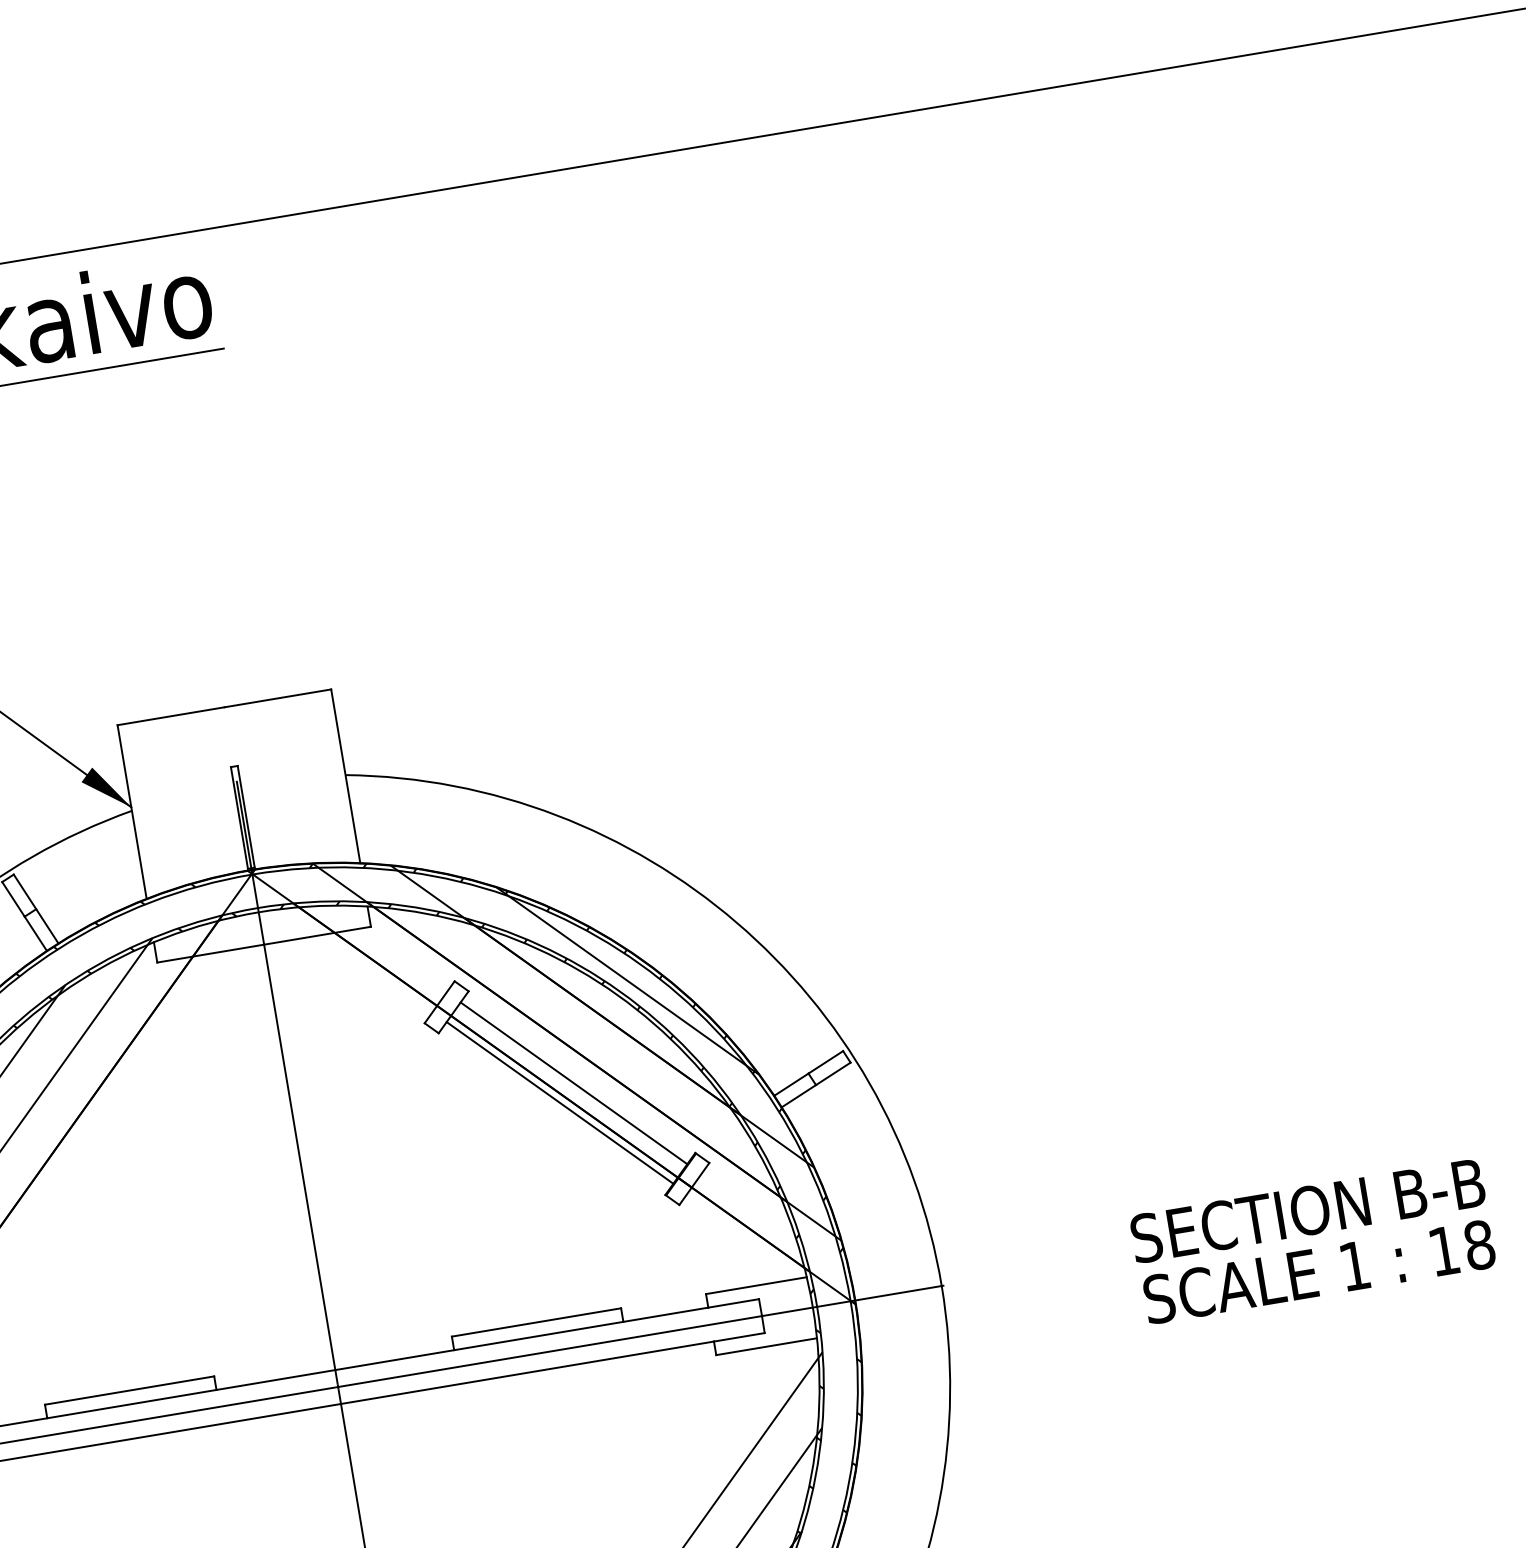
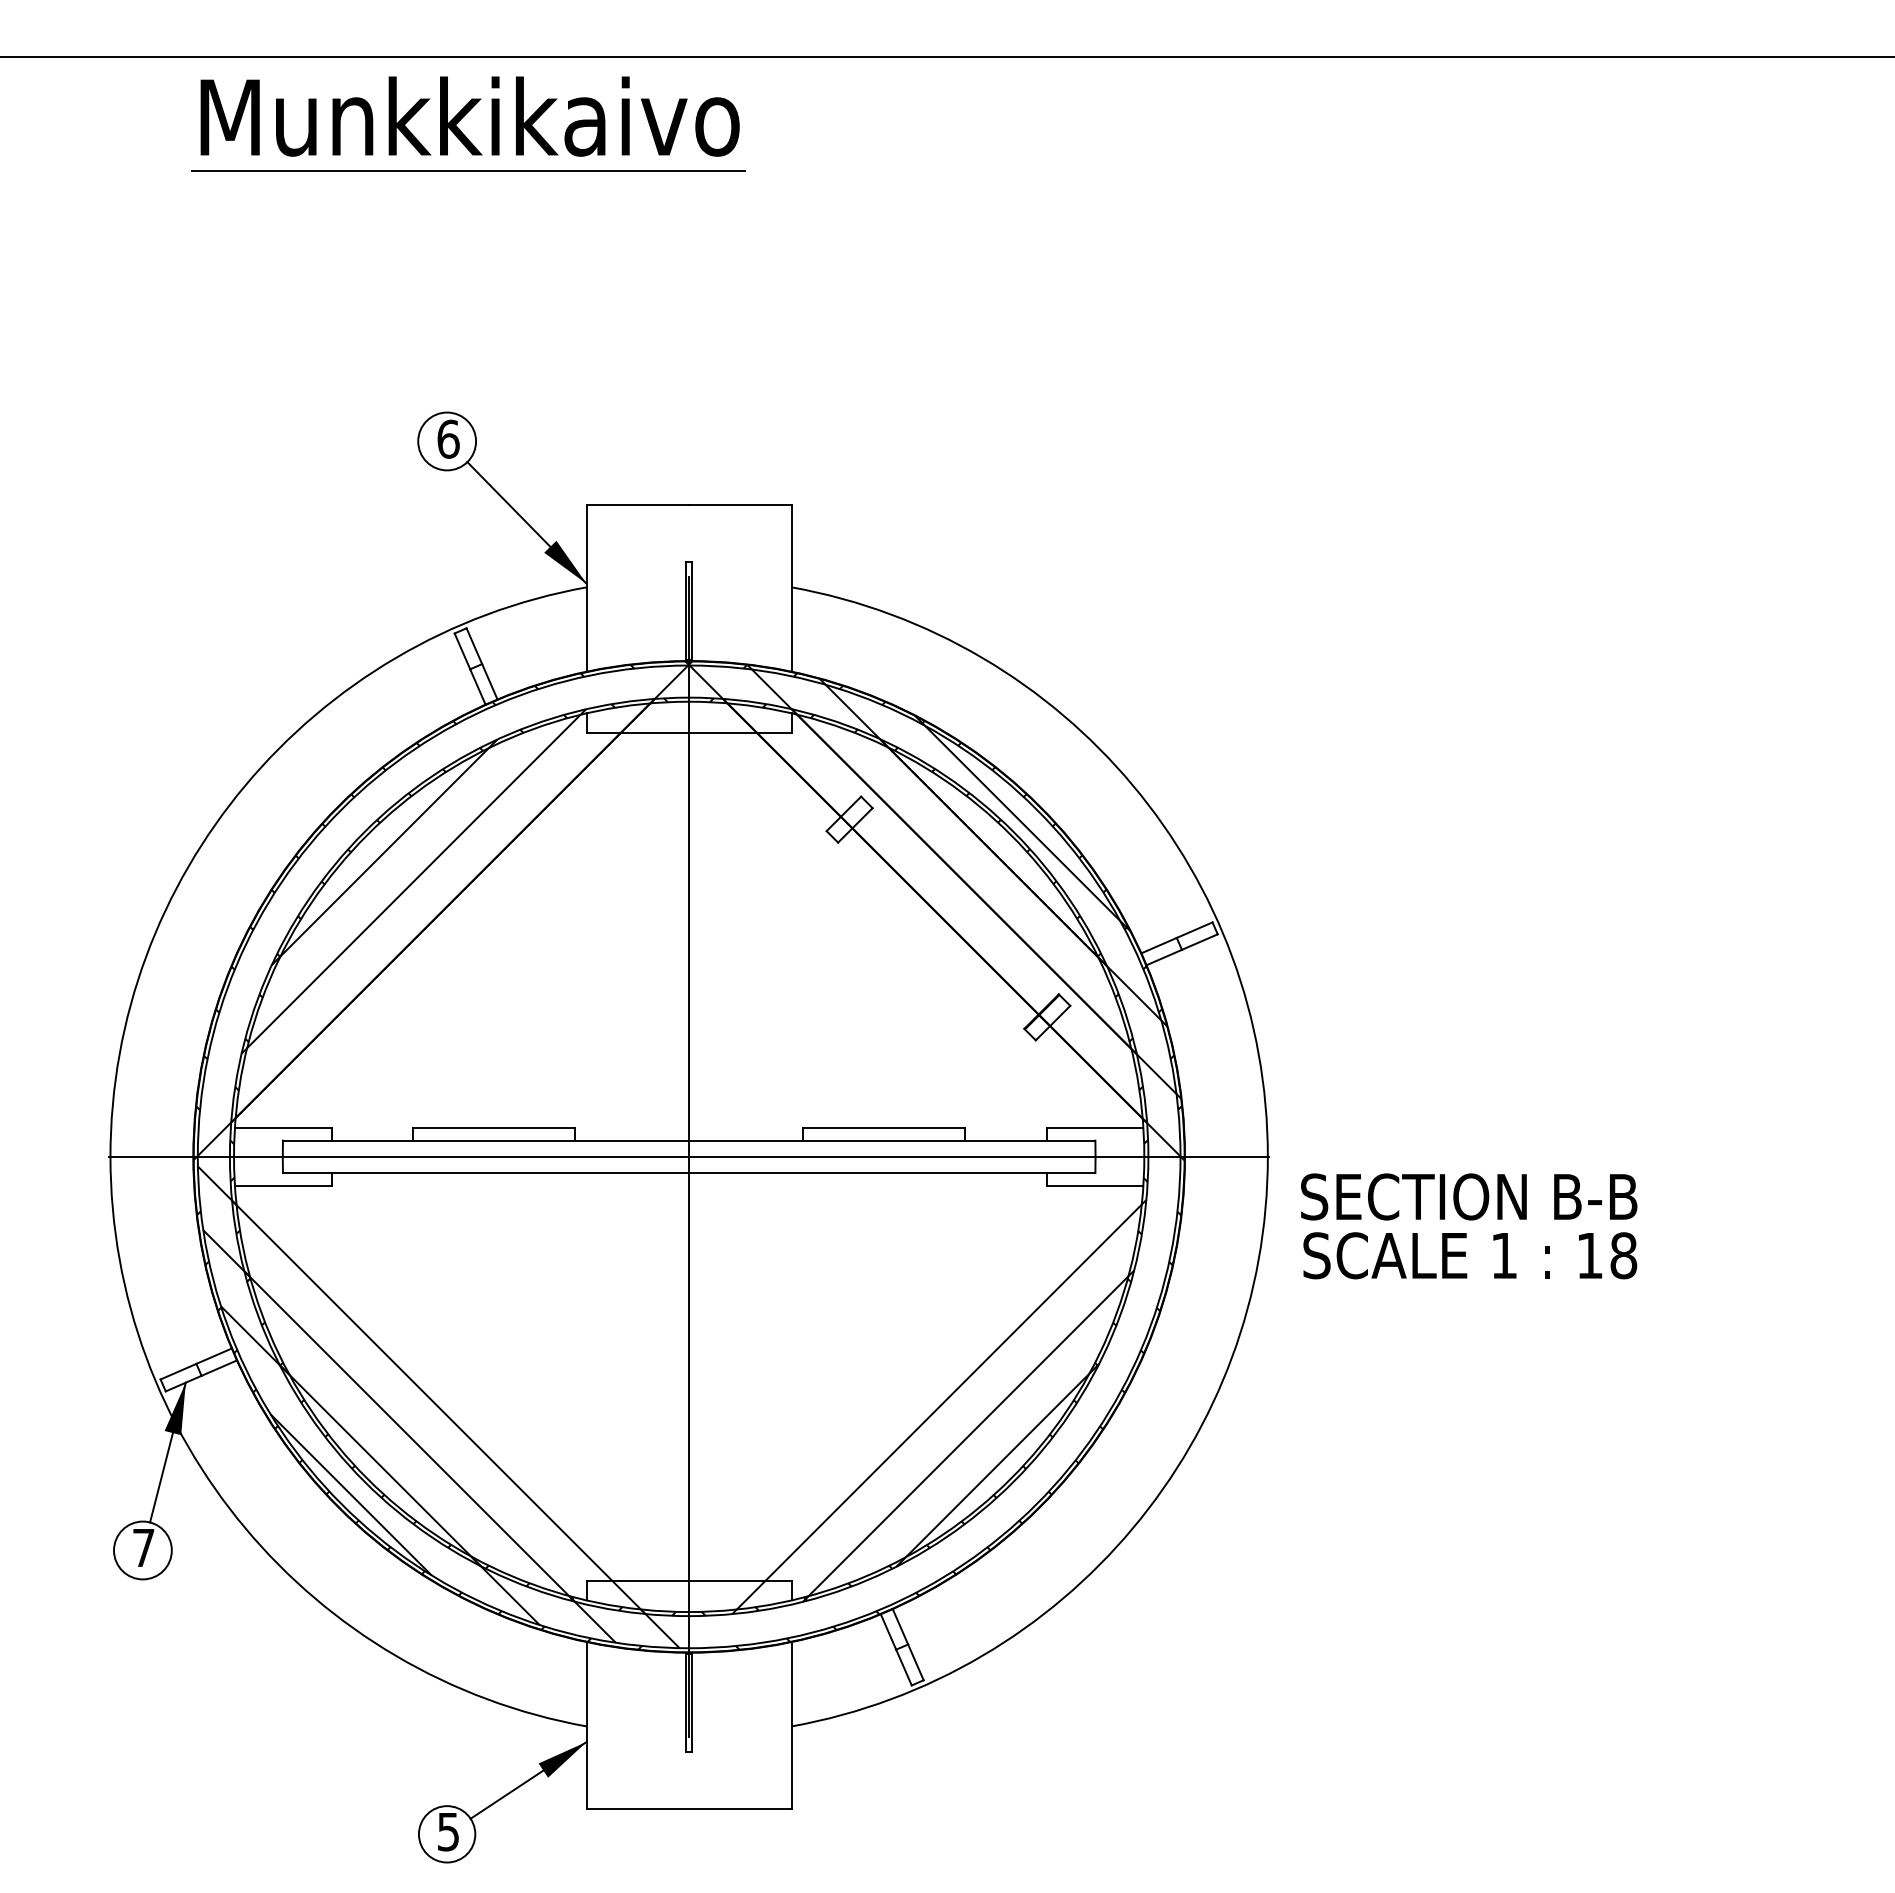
line: (573, 1083) -> (956, 910), removed
line: (560, 1102) -> (940, 926), removed
text: (1313, 1241) -> (1469, 1226), moved

